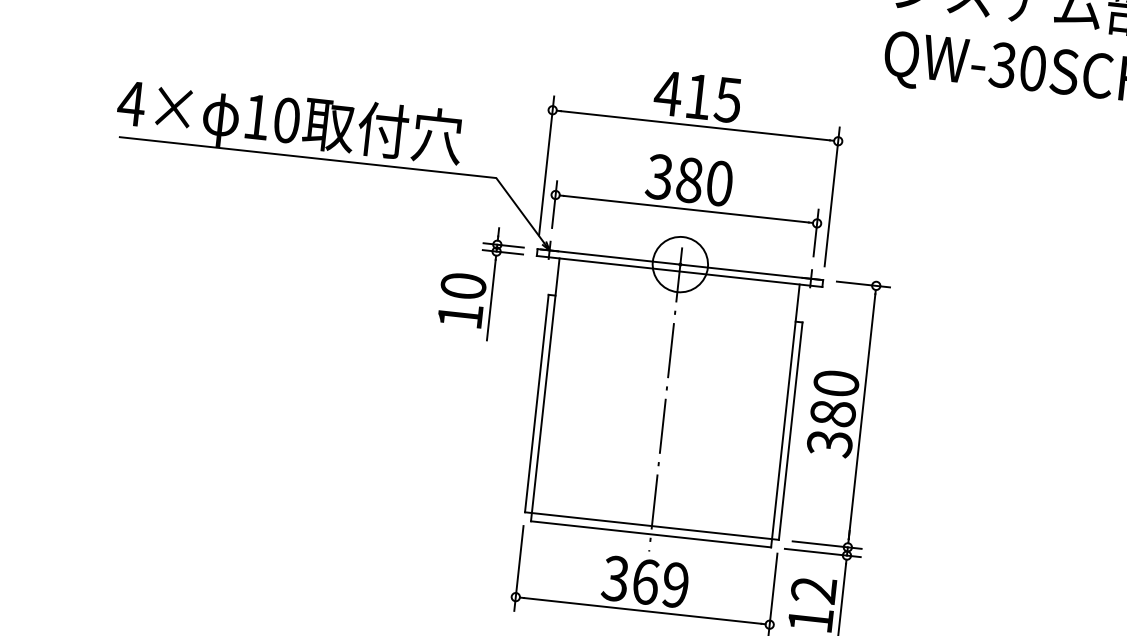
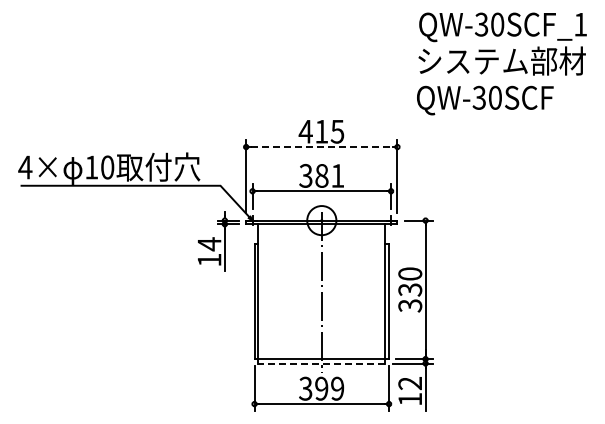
line: (696, 126) -> (322, 147), solid -> dashed
text: (719, 182) -> (337, 175), 380 -> 381
text: (463, 286) -> (209, 244), 10 -> 14
text: (833, 412) -> (410, 289), 380 -> 330
line: (650, 534) -> (321, 363), solid -> dashed
text: (645, 581) -> (321, 388), 369 -> 399

